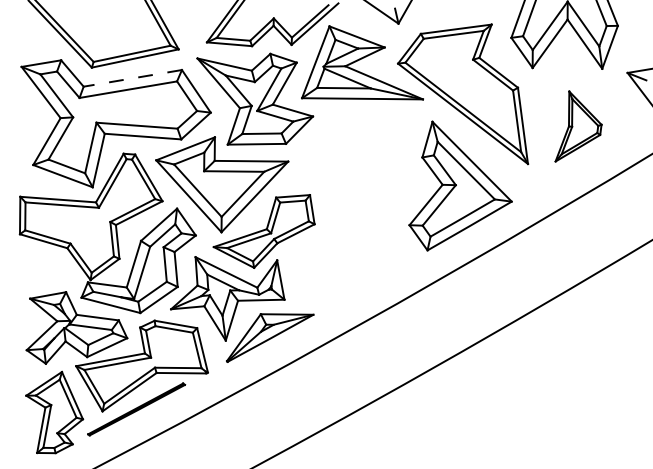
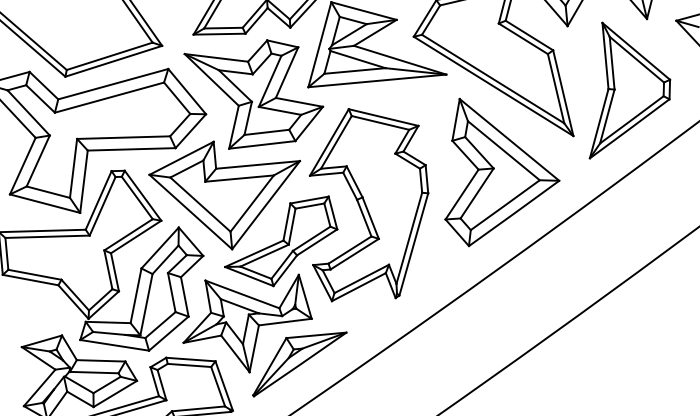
line: (132, 78) -> (112, 84), dashed -> solid
part: (578, 126) -> (626, 87), size x1.67
part: (343, 204) -> (367, 203), added

